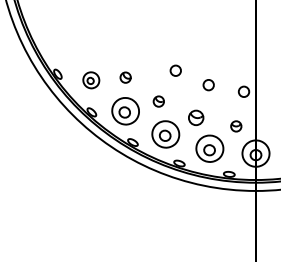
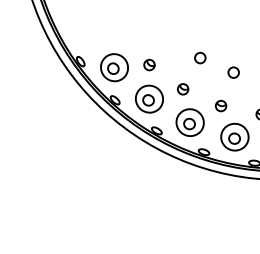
part: (91, 80) -> (114, 67), size x1.67
part: (196, 118) -> (221, 106), size x0.71

